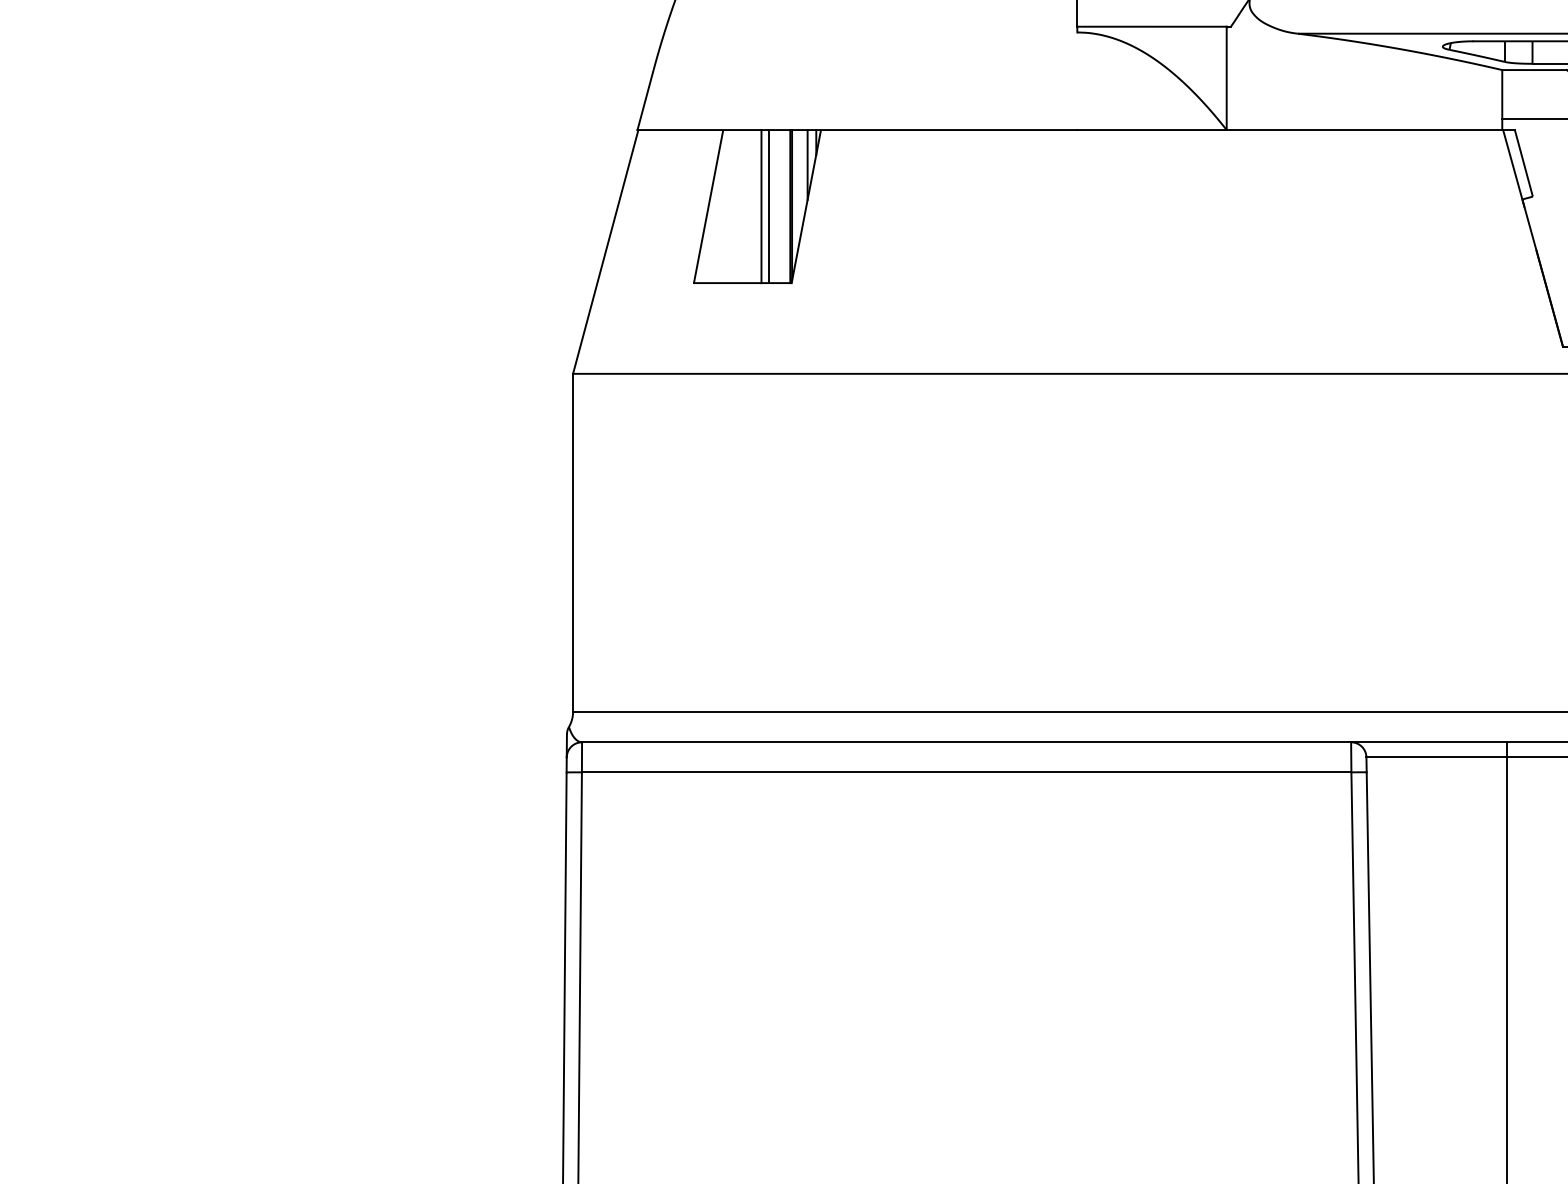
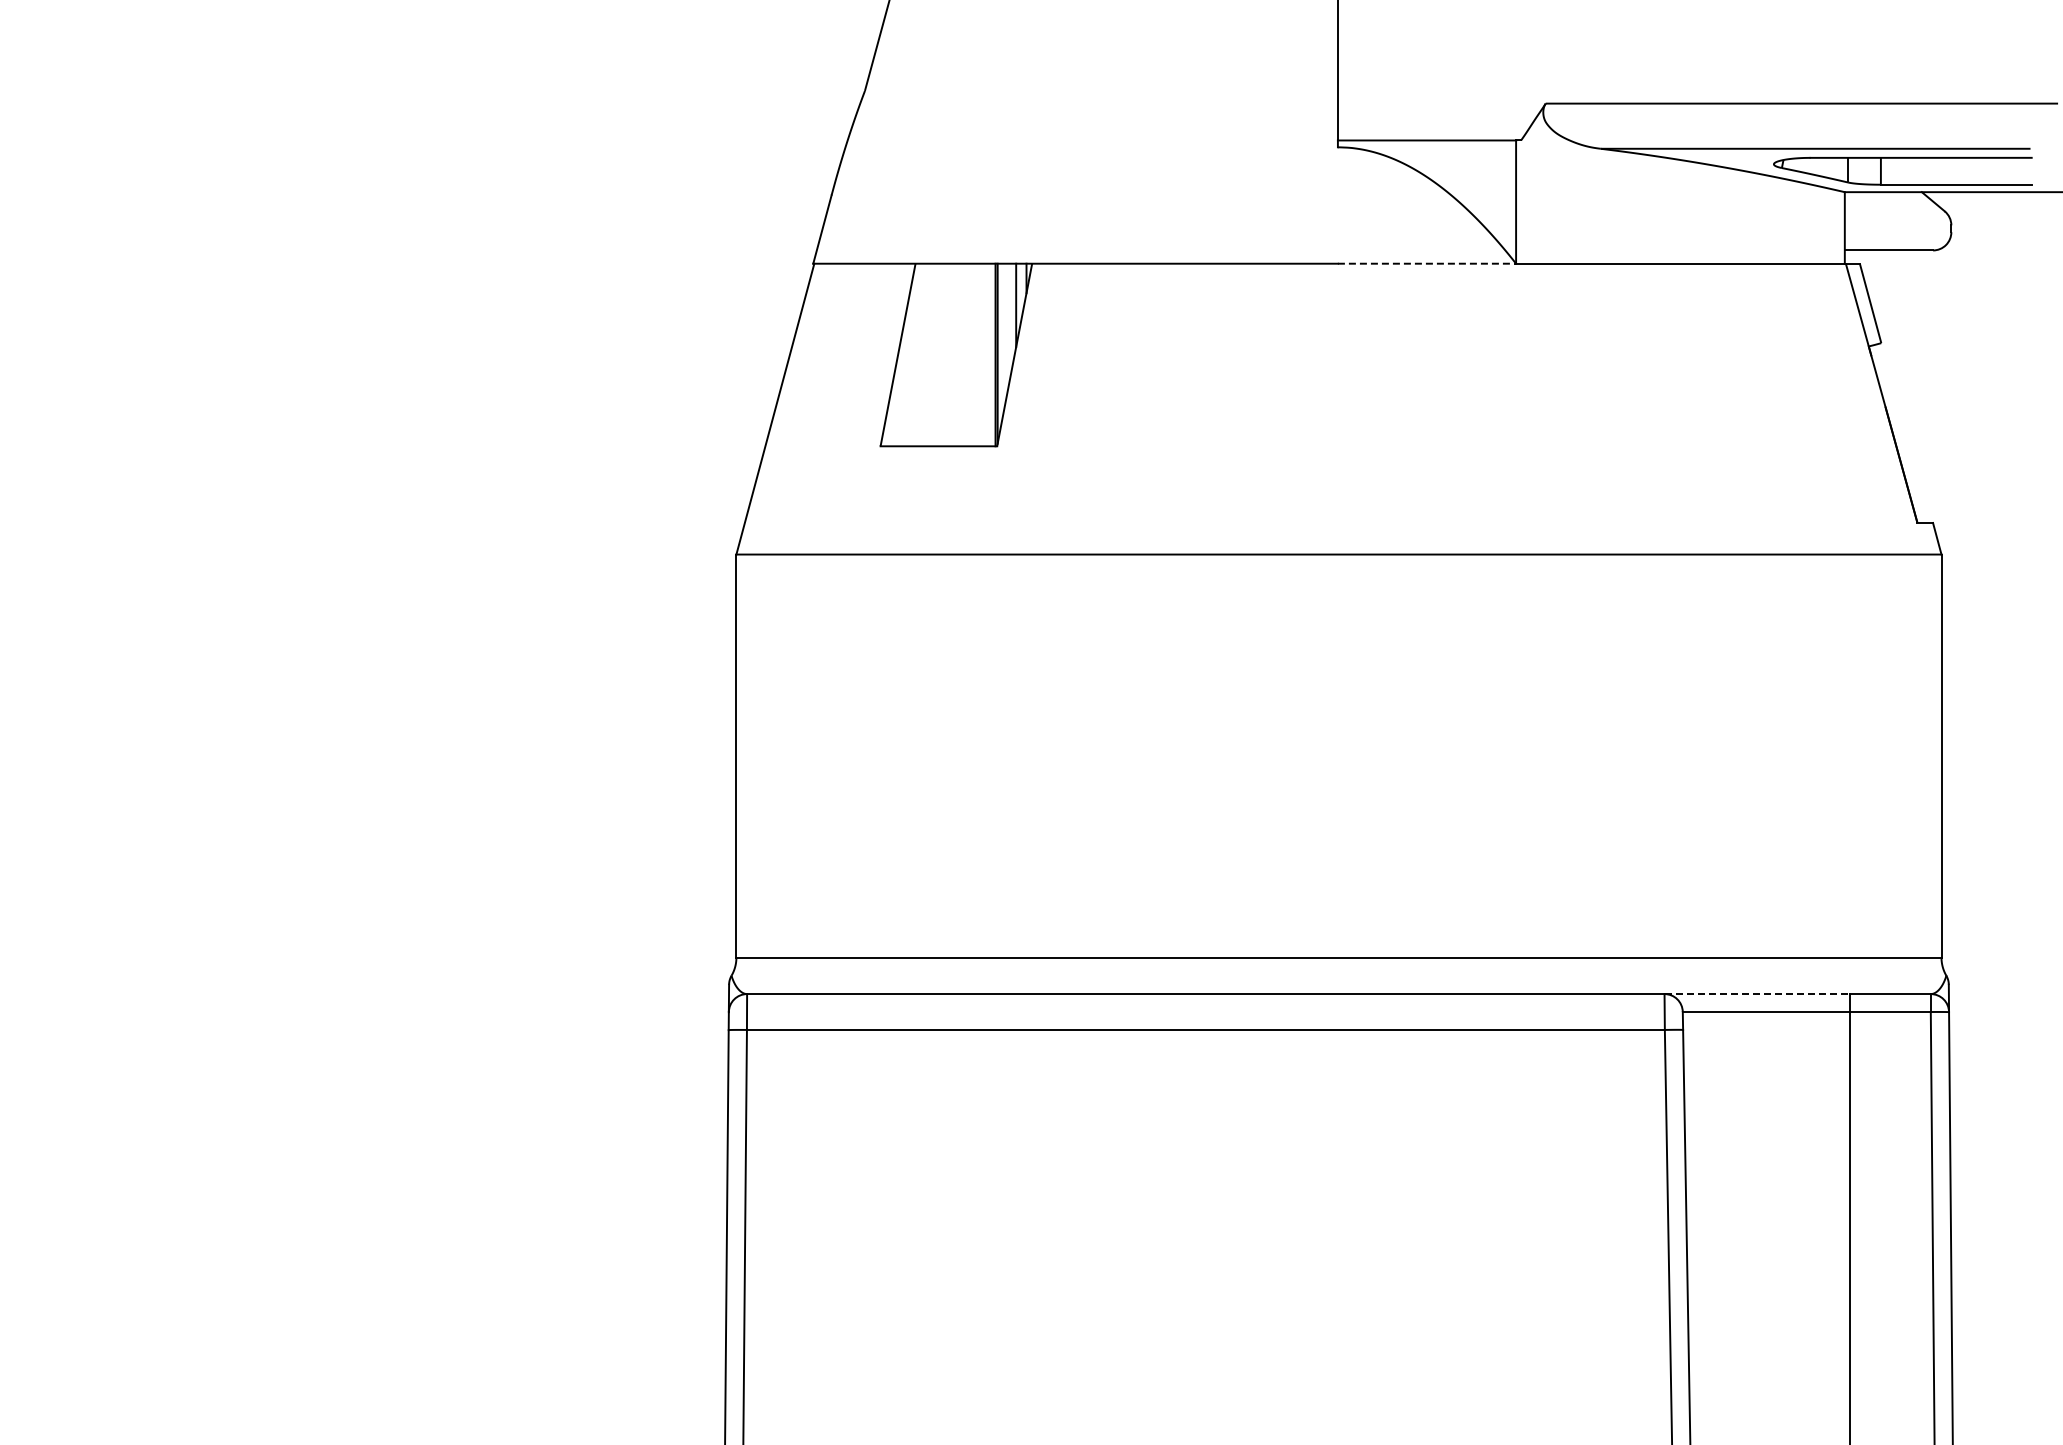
line: (1152, 129) -> (1427, 263), solid -> dashed
line: (761, 206) -> (961, 354), removed
line: (768, 206) -> (969, 354), removed
line: (1429, 742) -> (1757, 994), solid -> dashed

